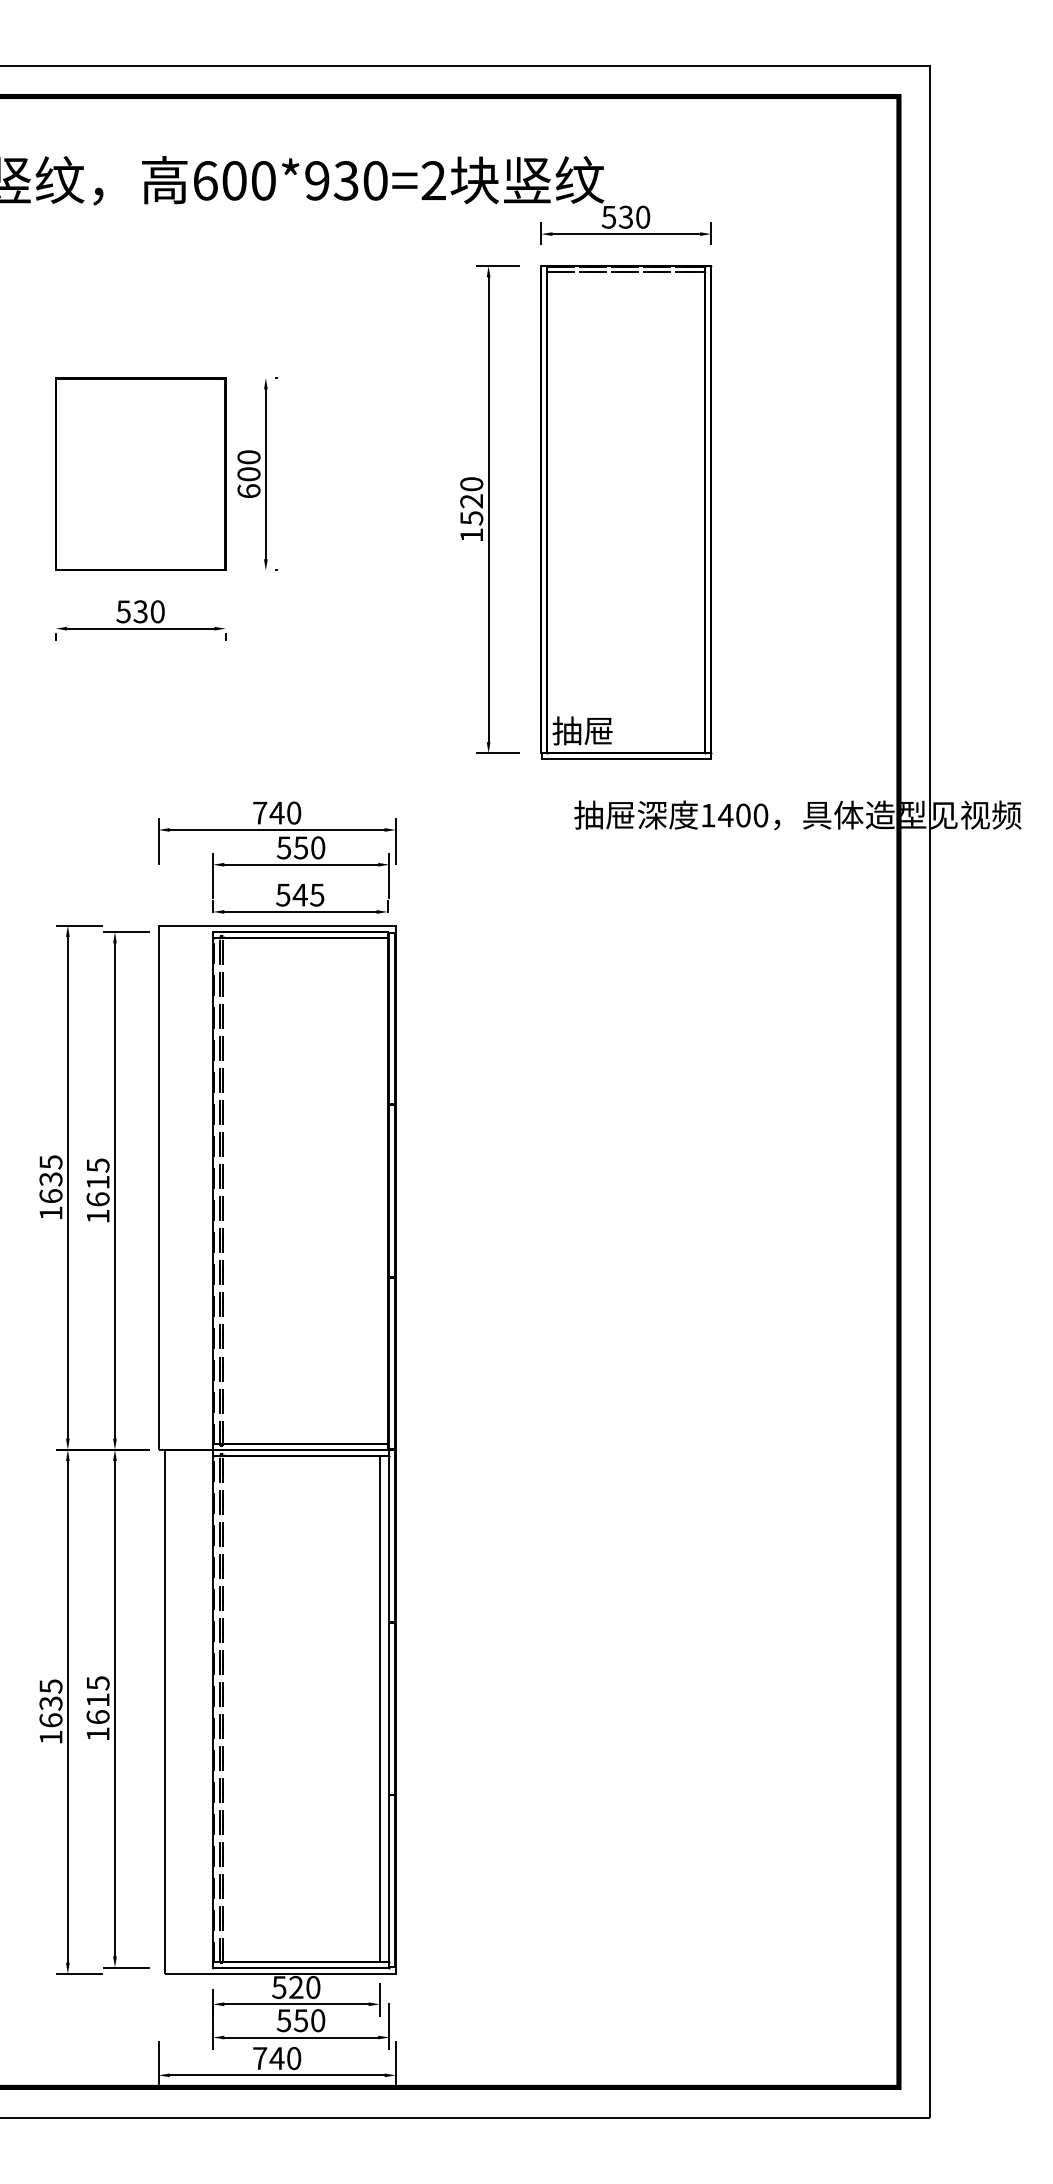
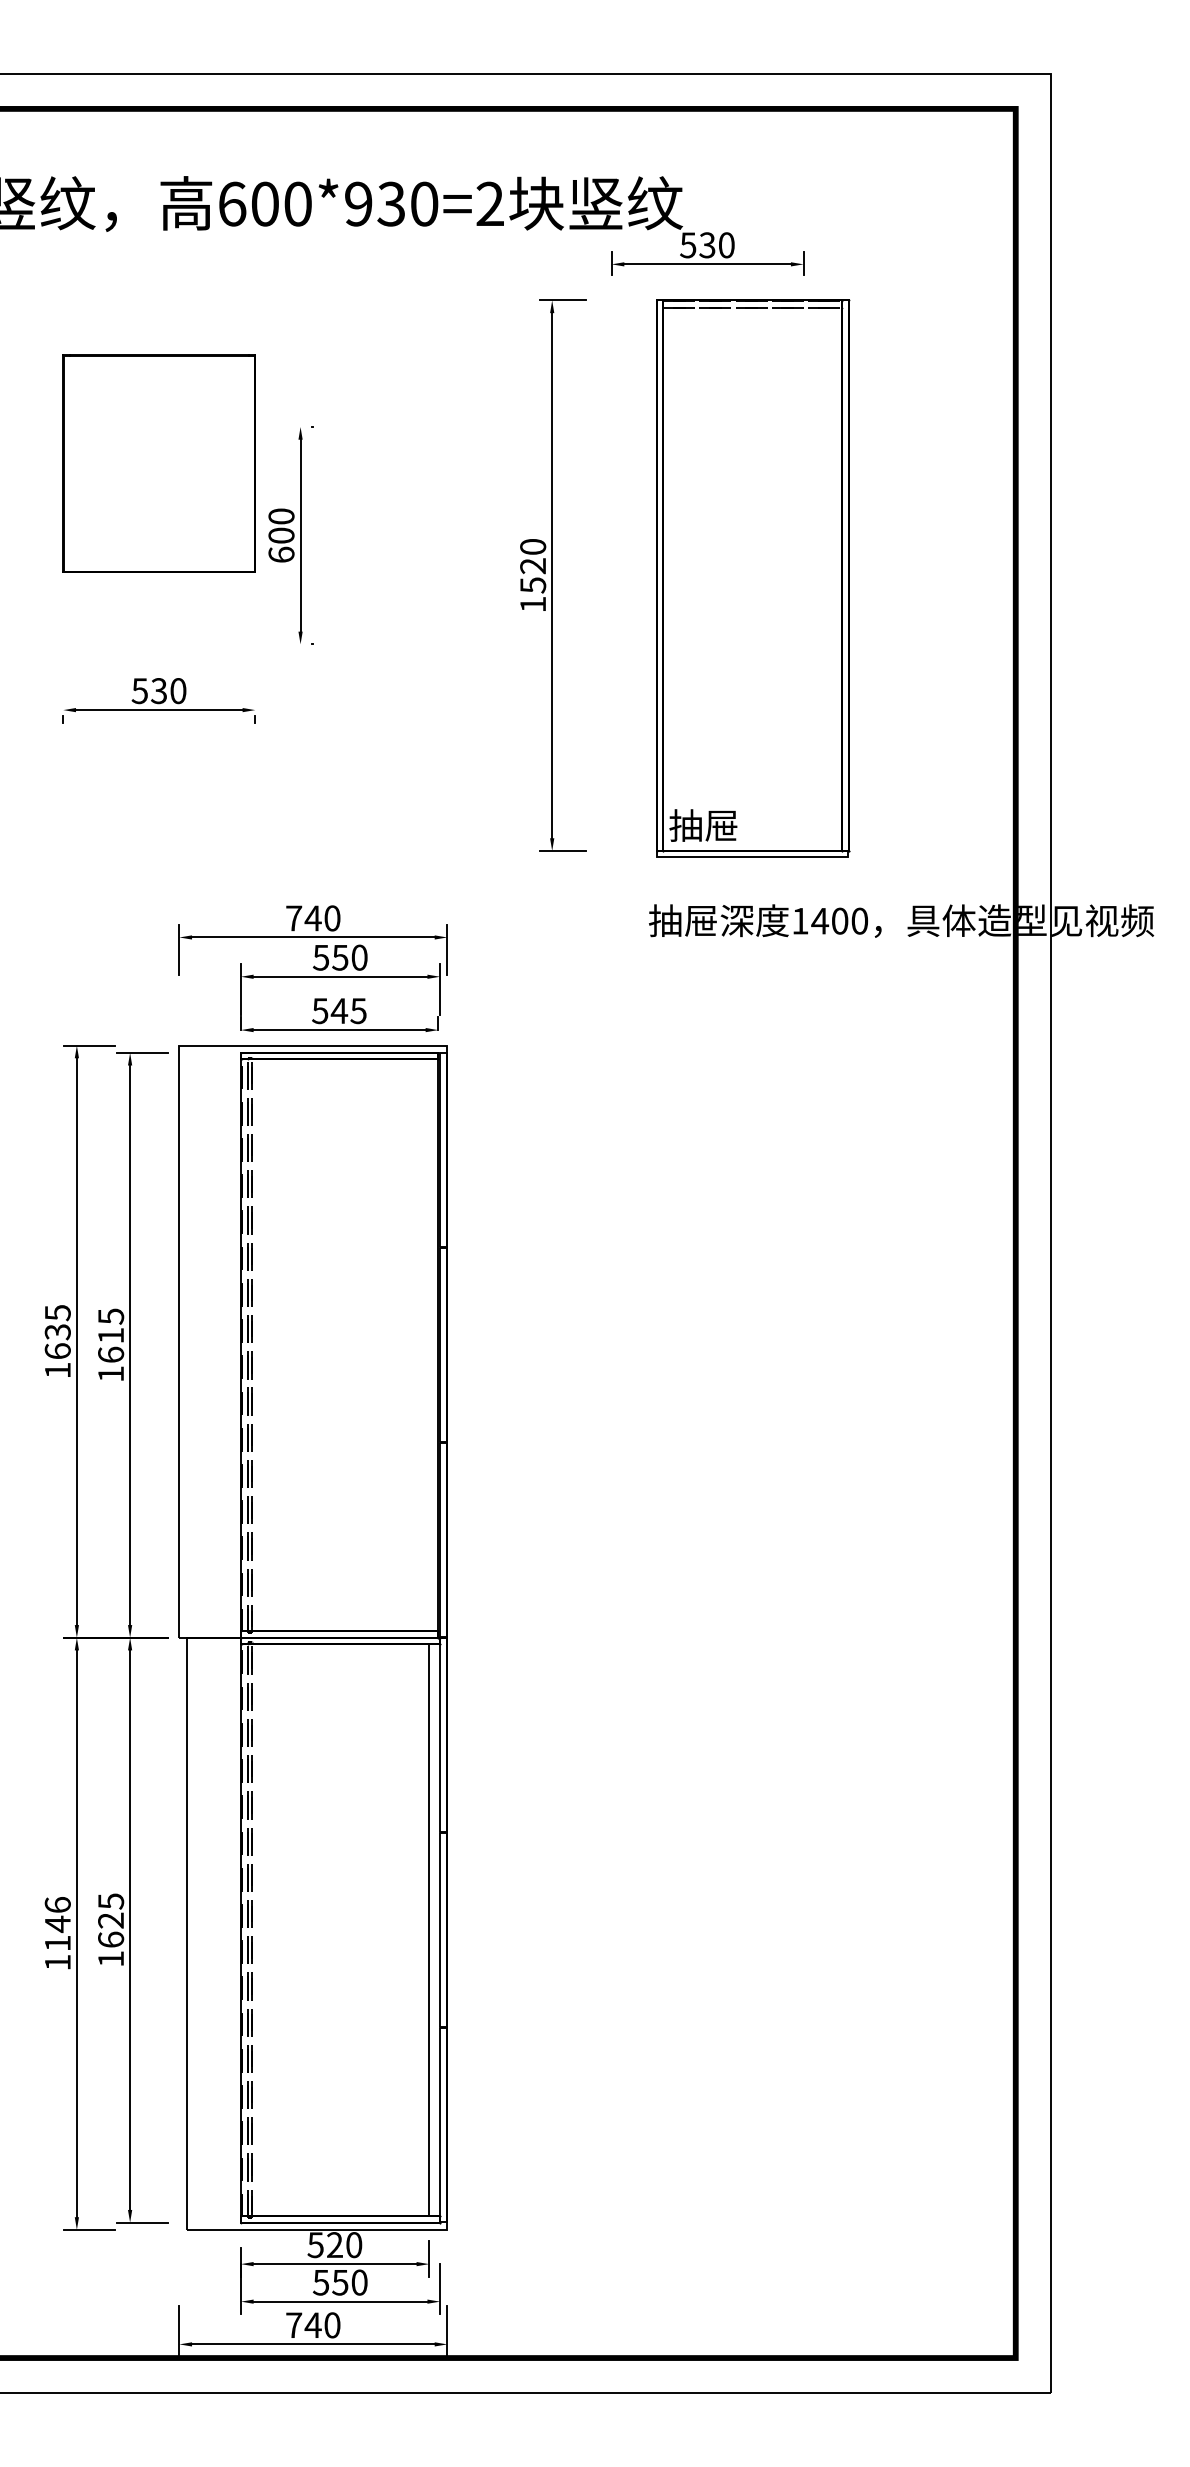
part: (140, 474) -> (158, 463), moved
part: (626, 512) -> (753, 578), moved
text: (97, 1700) -> (110, 1920), 1615 -> 1625
text: (50, 1702) -> (57, 1923), 1635 -> 1146

